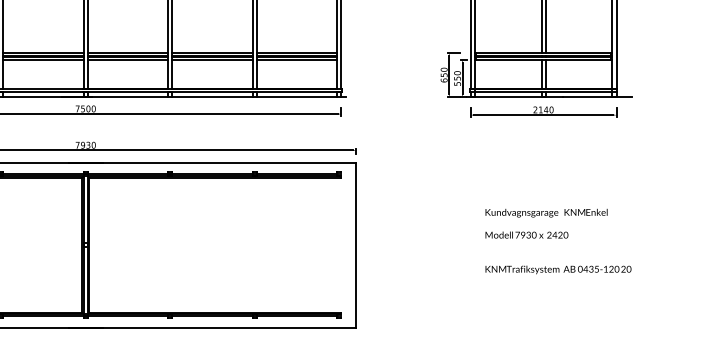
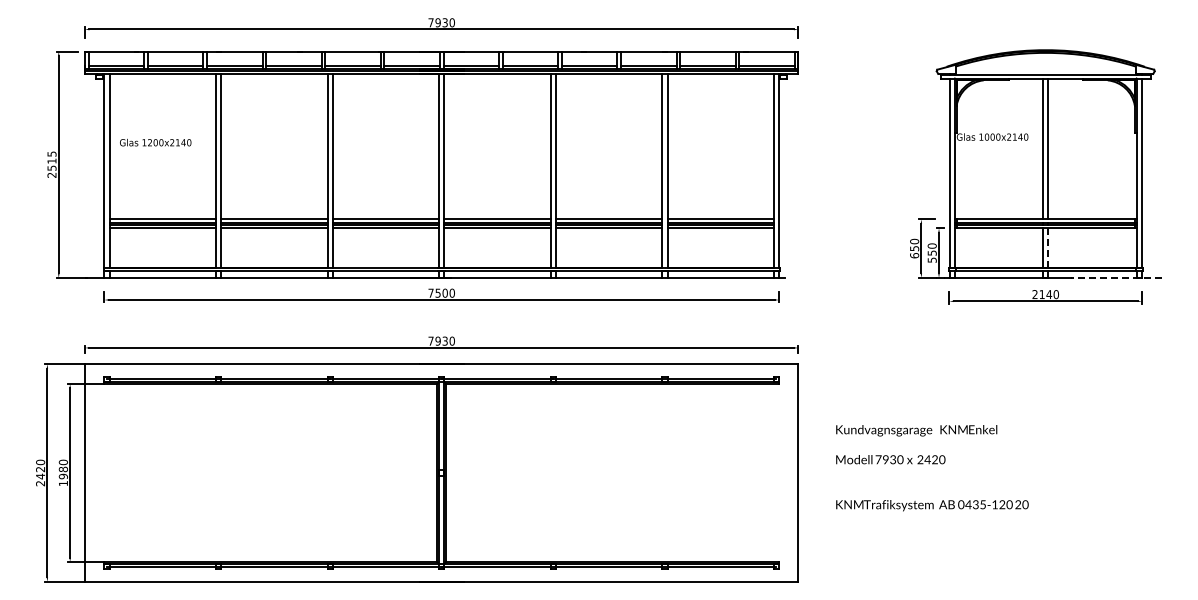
line: (545, 74) -> (1048, 247), solid -> dashed
line: (597, 97) -> (1116, 277), solid -> dashed
text: (558, 241) -> (932, 468), moved

